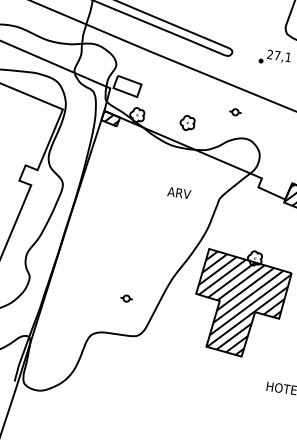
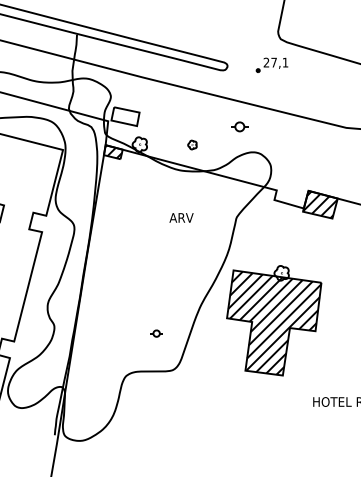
part: (235, 111) -> (239, 126), size x1.4
part: (187, 122) -> (192, 144), size x0.6
text: (179, 192) -> (181, 217), moved

